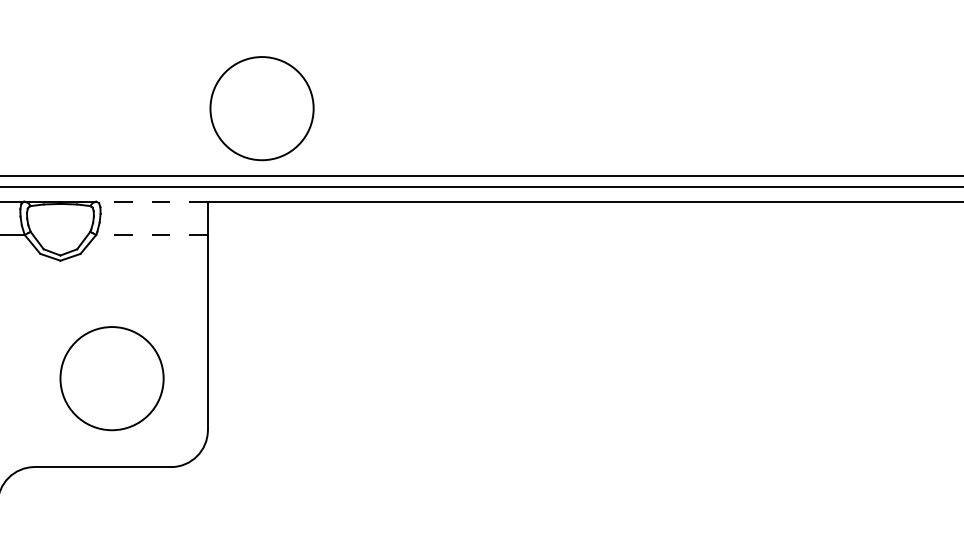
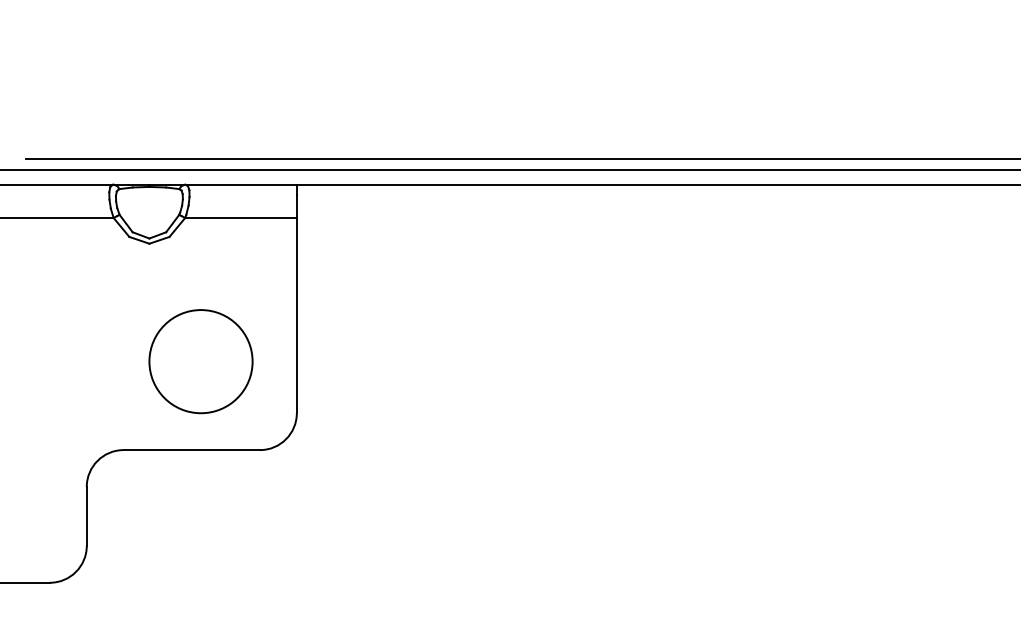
circle: (261, 108) -> (350, 91), removed
line: (152, 201) -> (241, 184), dashed -> solid
line: (152, 234) -> (241, 217), dashed -> solid

